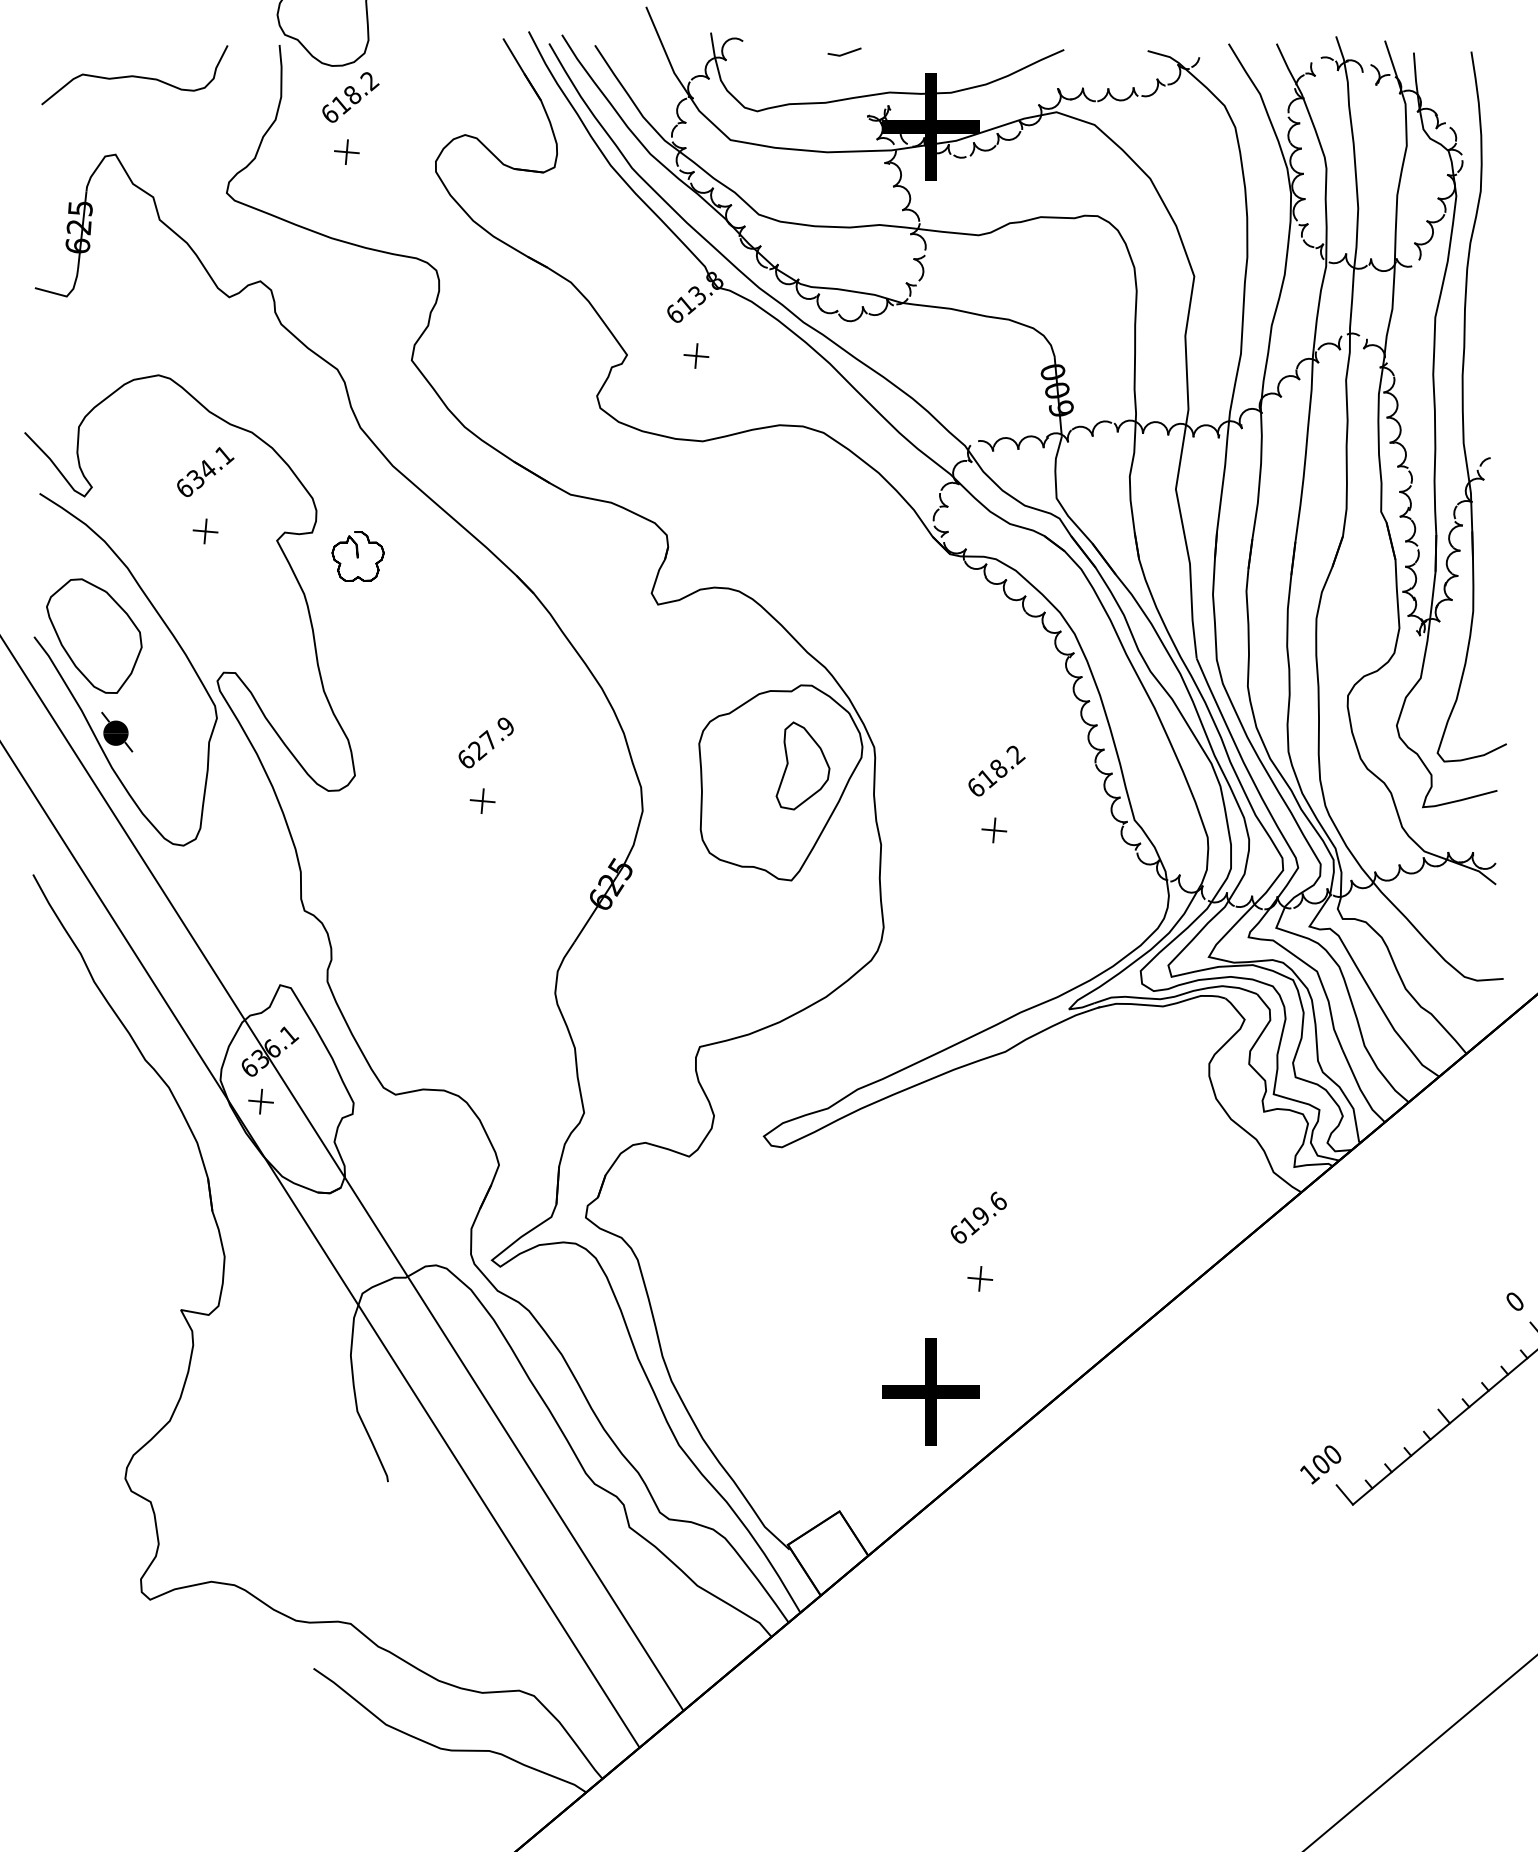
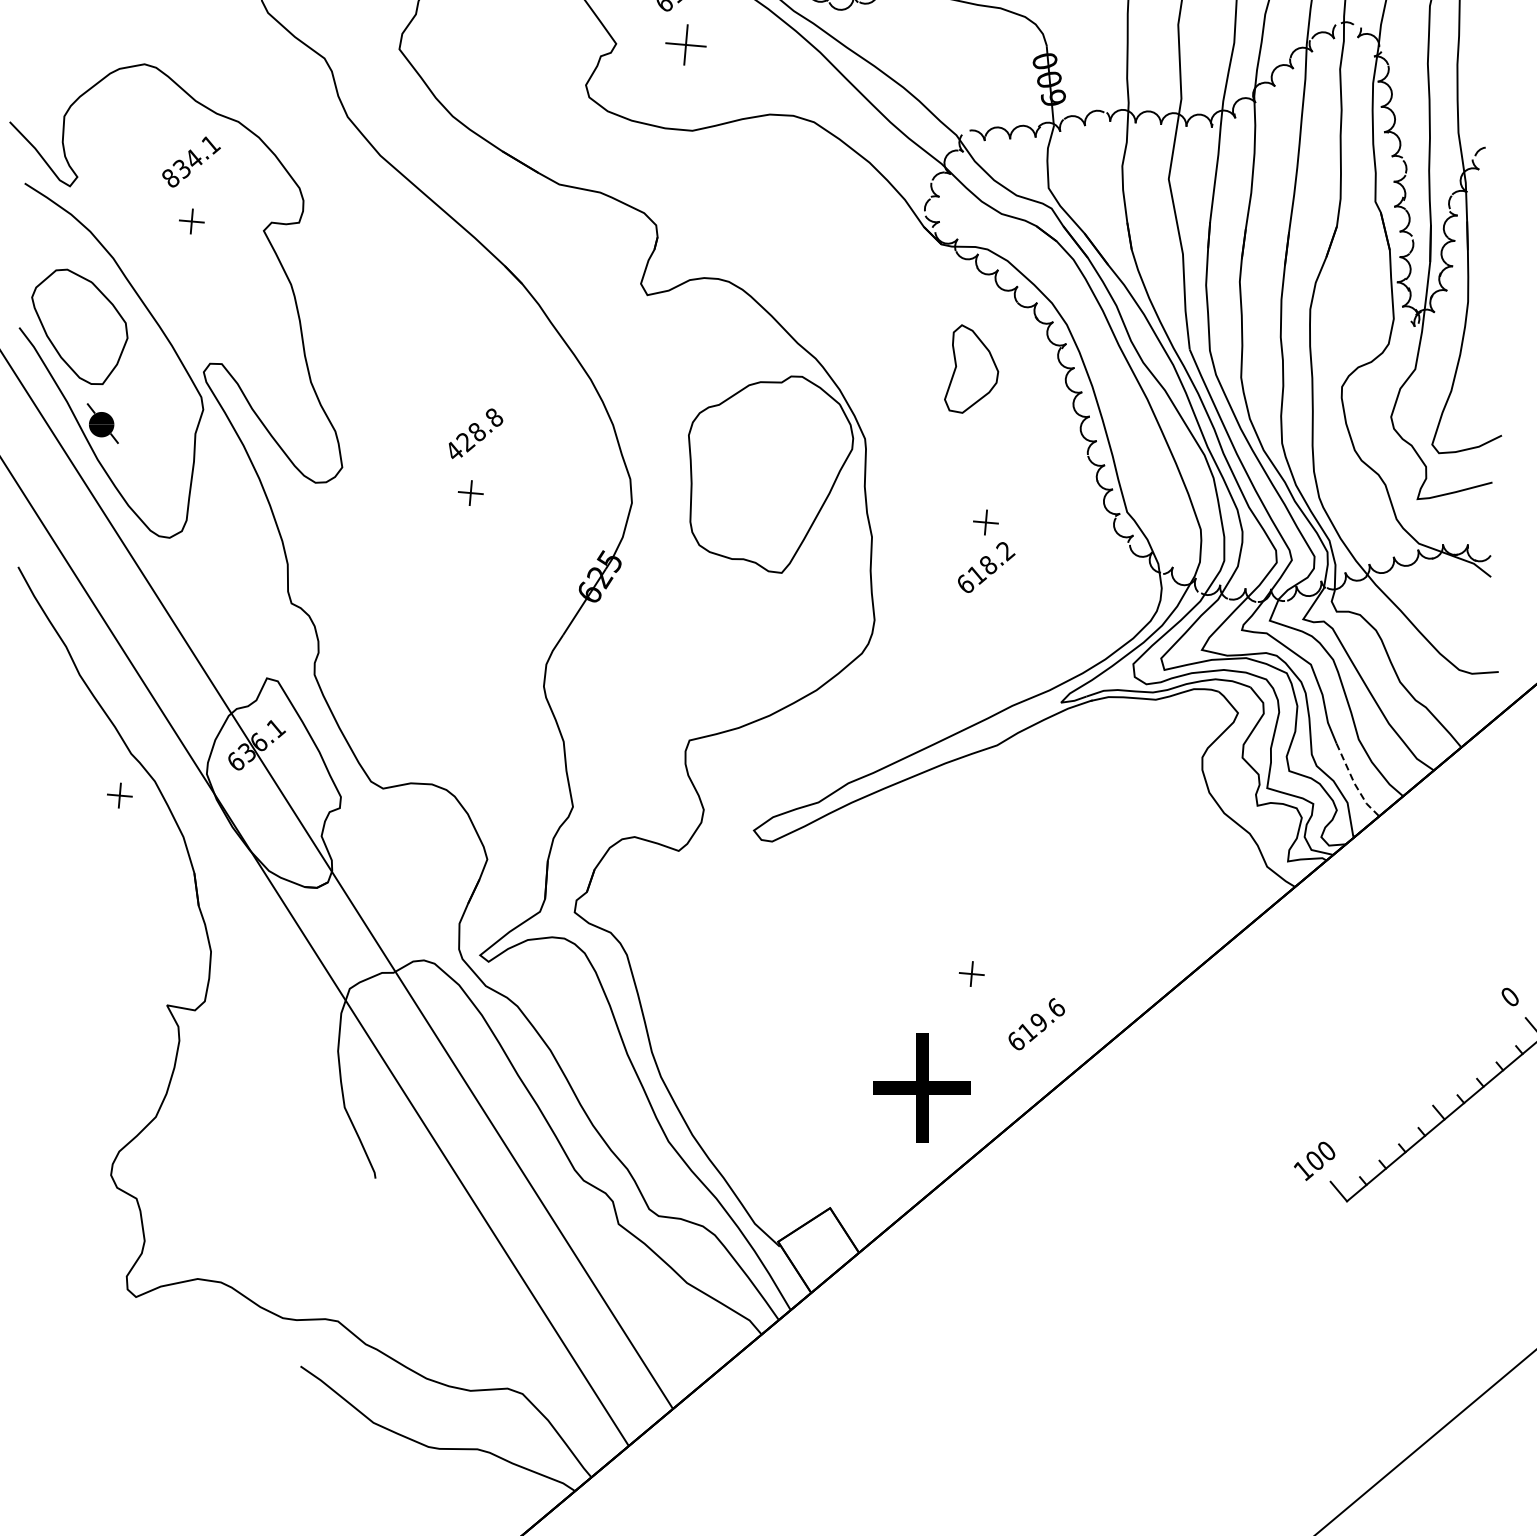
part: (696, 355) -> (686, 44), size x1.6
text: (184, 487) -> (170, 177), 634.1 -> 834.1
part: (357, 556) -> (344, 246), removed
text: (486, 742) -> (474, 434), 627.9 -> 428.8
part: (802, 765) -> (971, 368), moved
text: (996, 770) -> (986, 566), moved
line: (1360, 1089) -> (1354, 783), solid -> dashed
part: (260, 1101) -> (119, 795), moved
text: (978, 1217) -> (1036, 1023), moved

